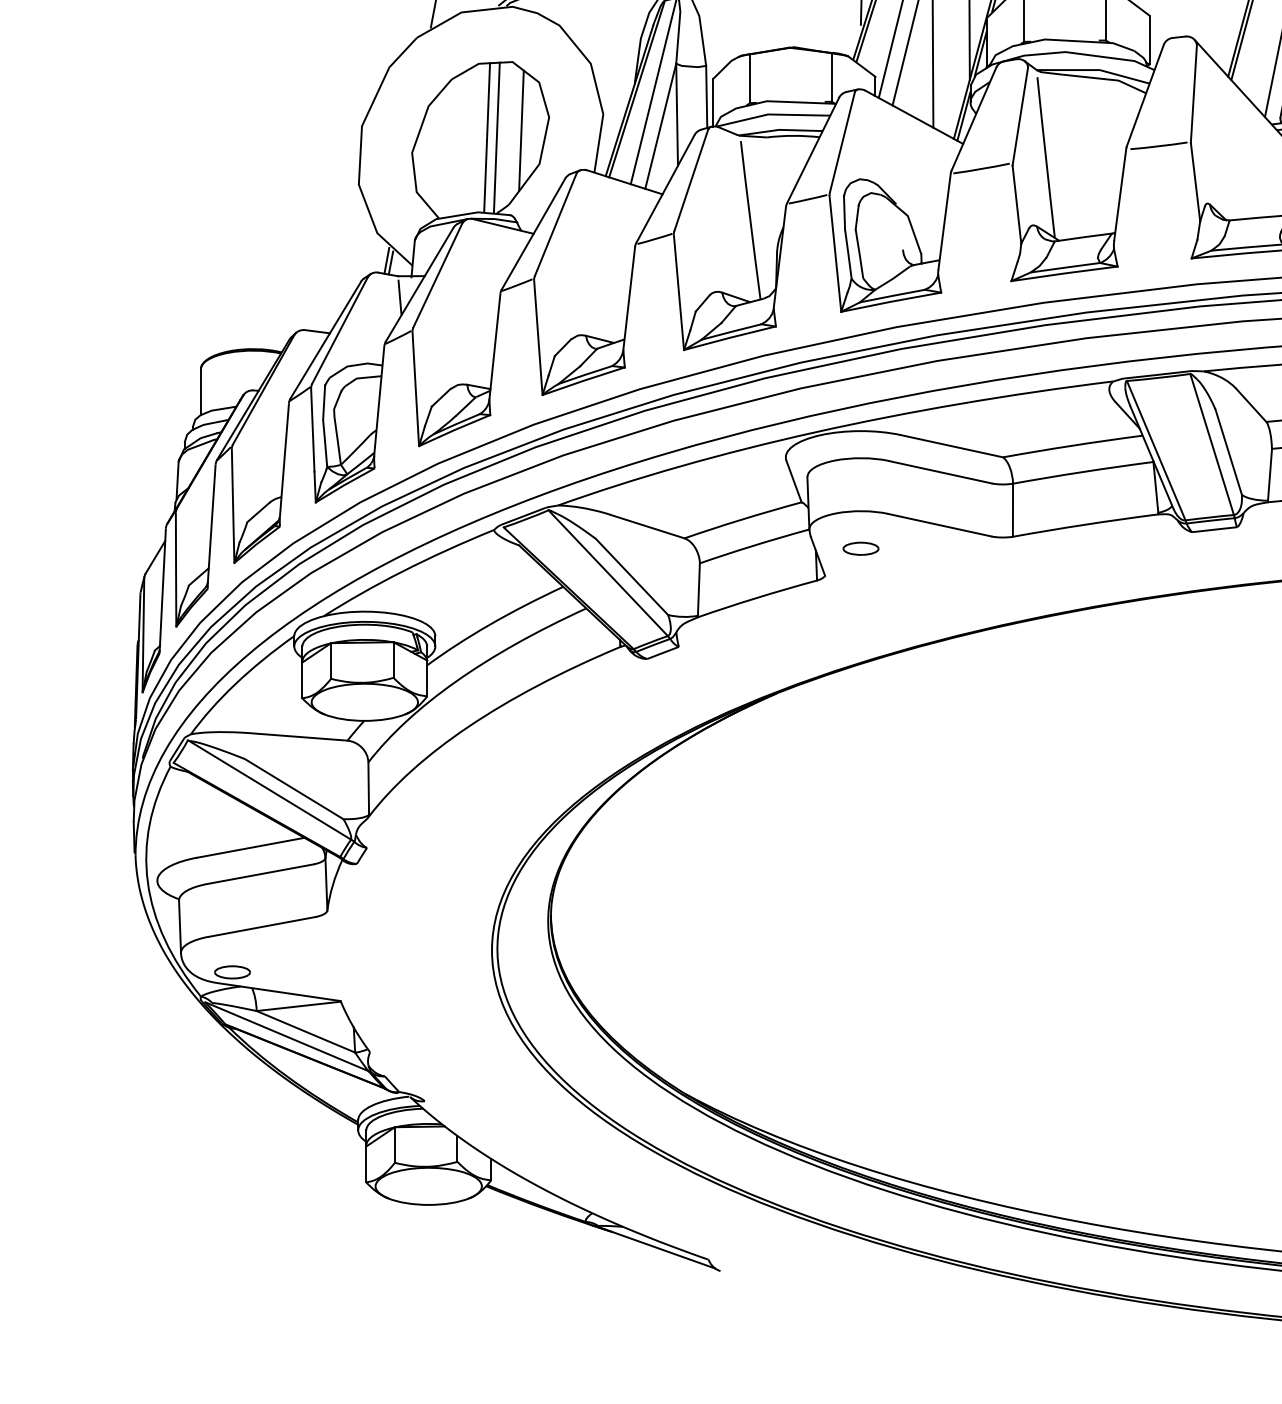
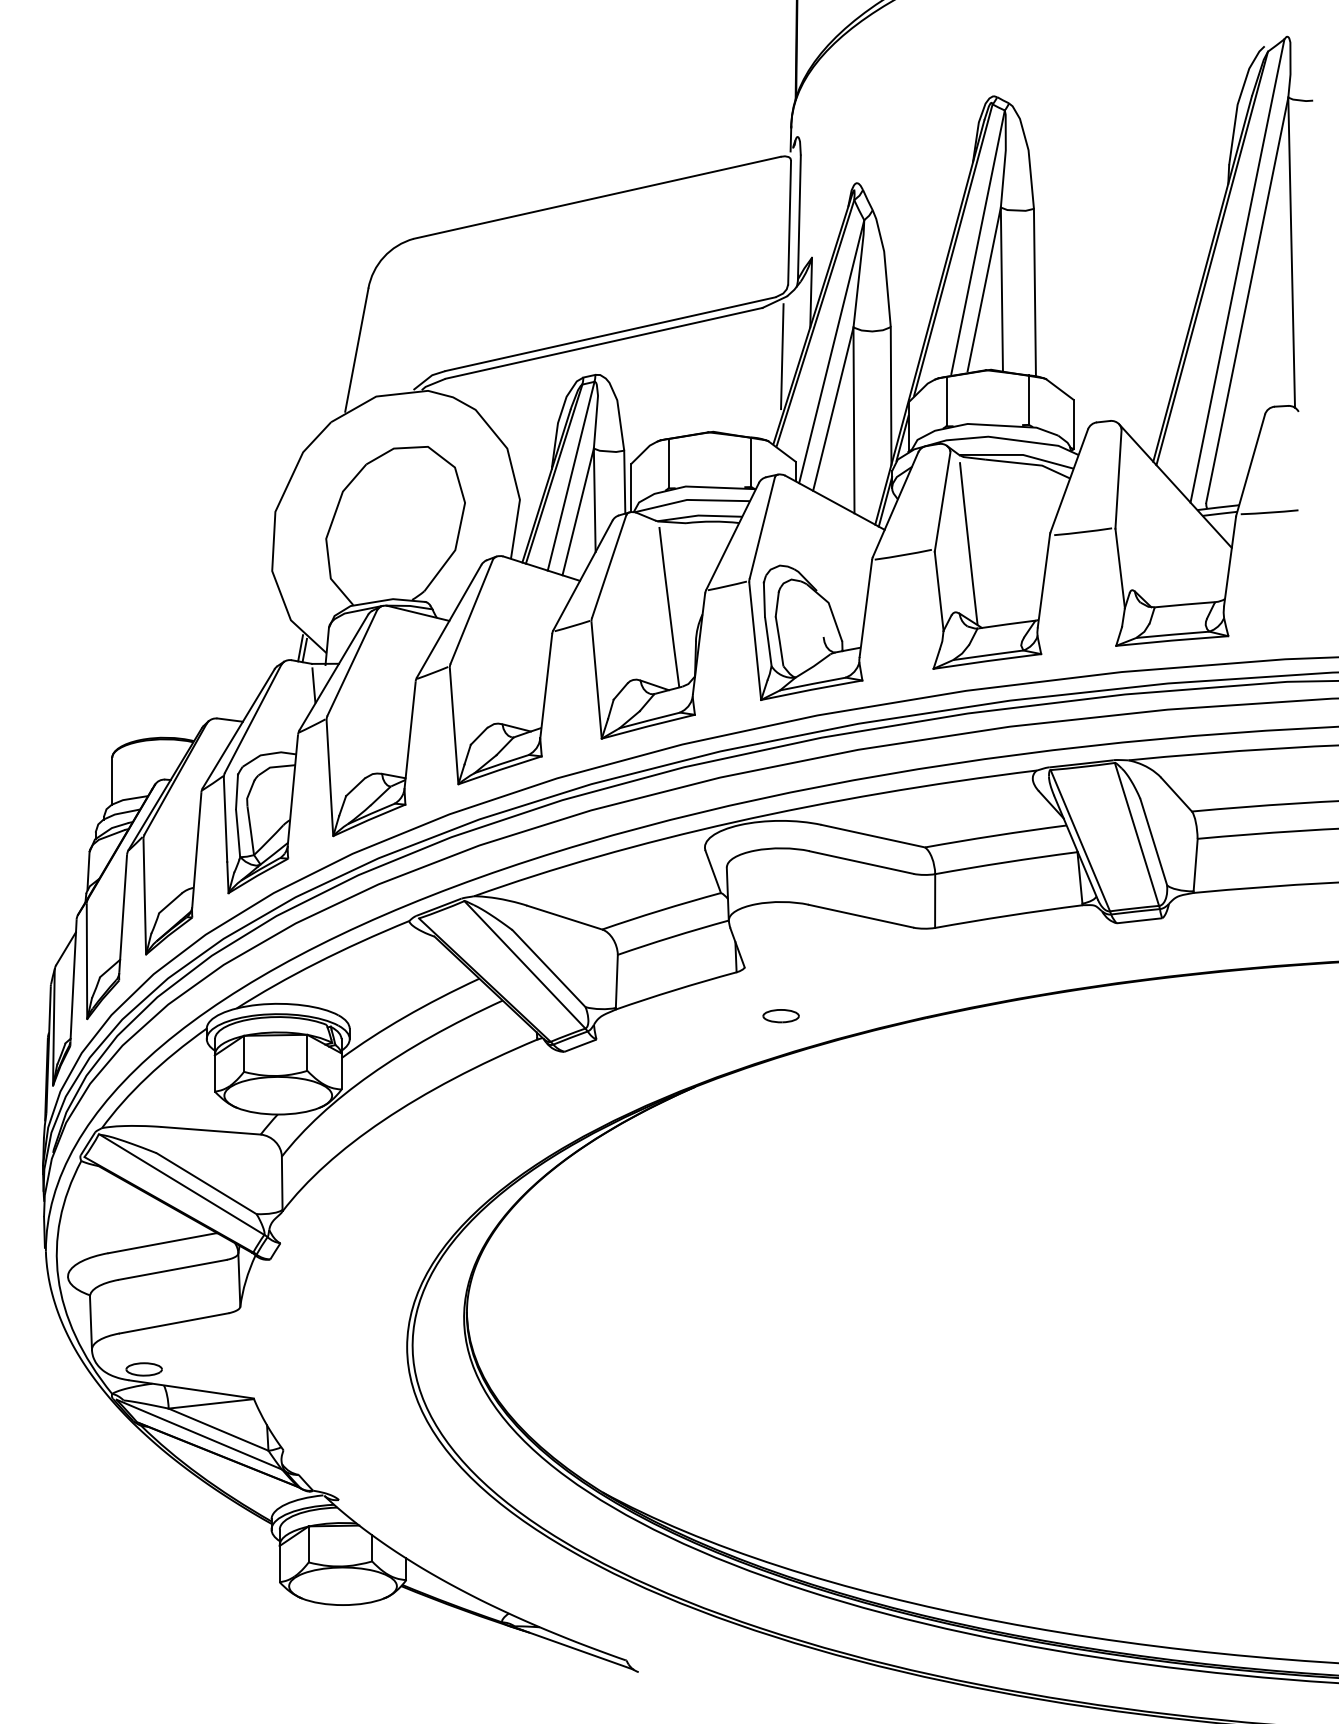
line: (520, 130) -> (436, 516), removed
line: (487, 137) -> (402, 523), removed
line: (497, 137) -> (412, 523), removed
part: (860, 549) -> (780, 1016), moved

